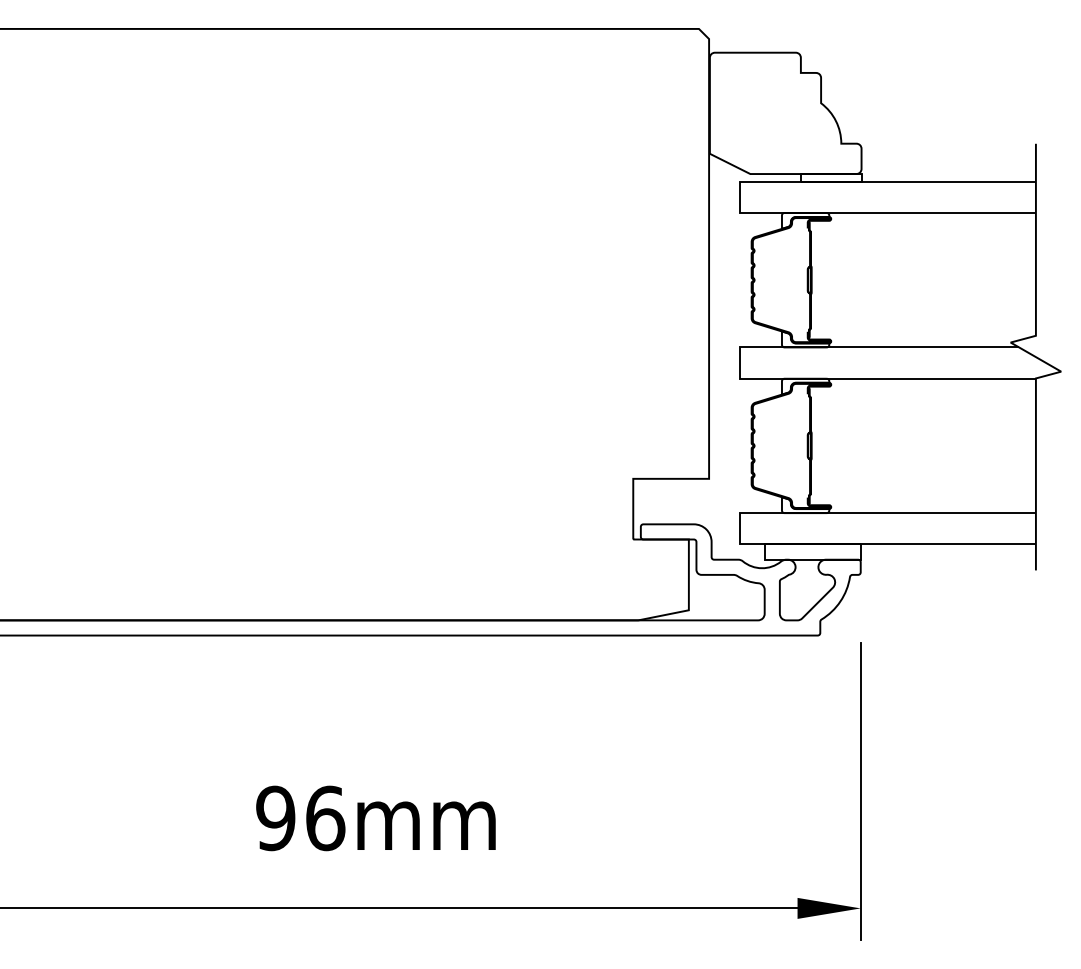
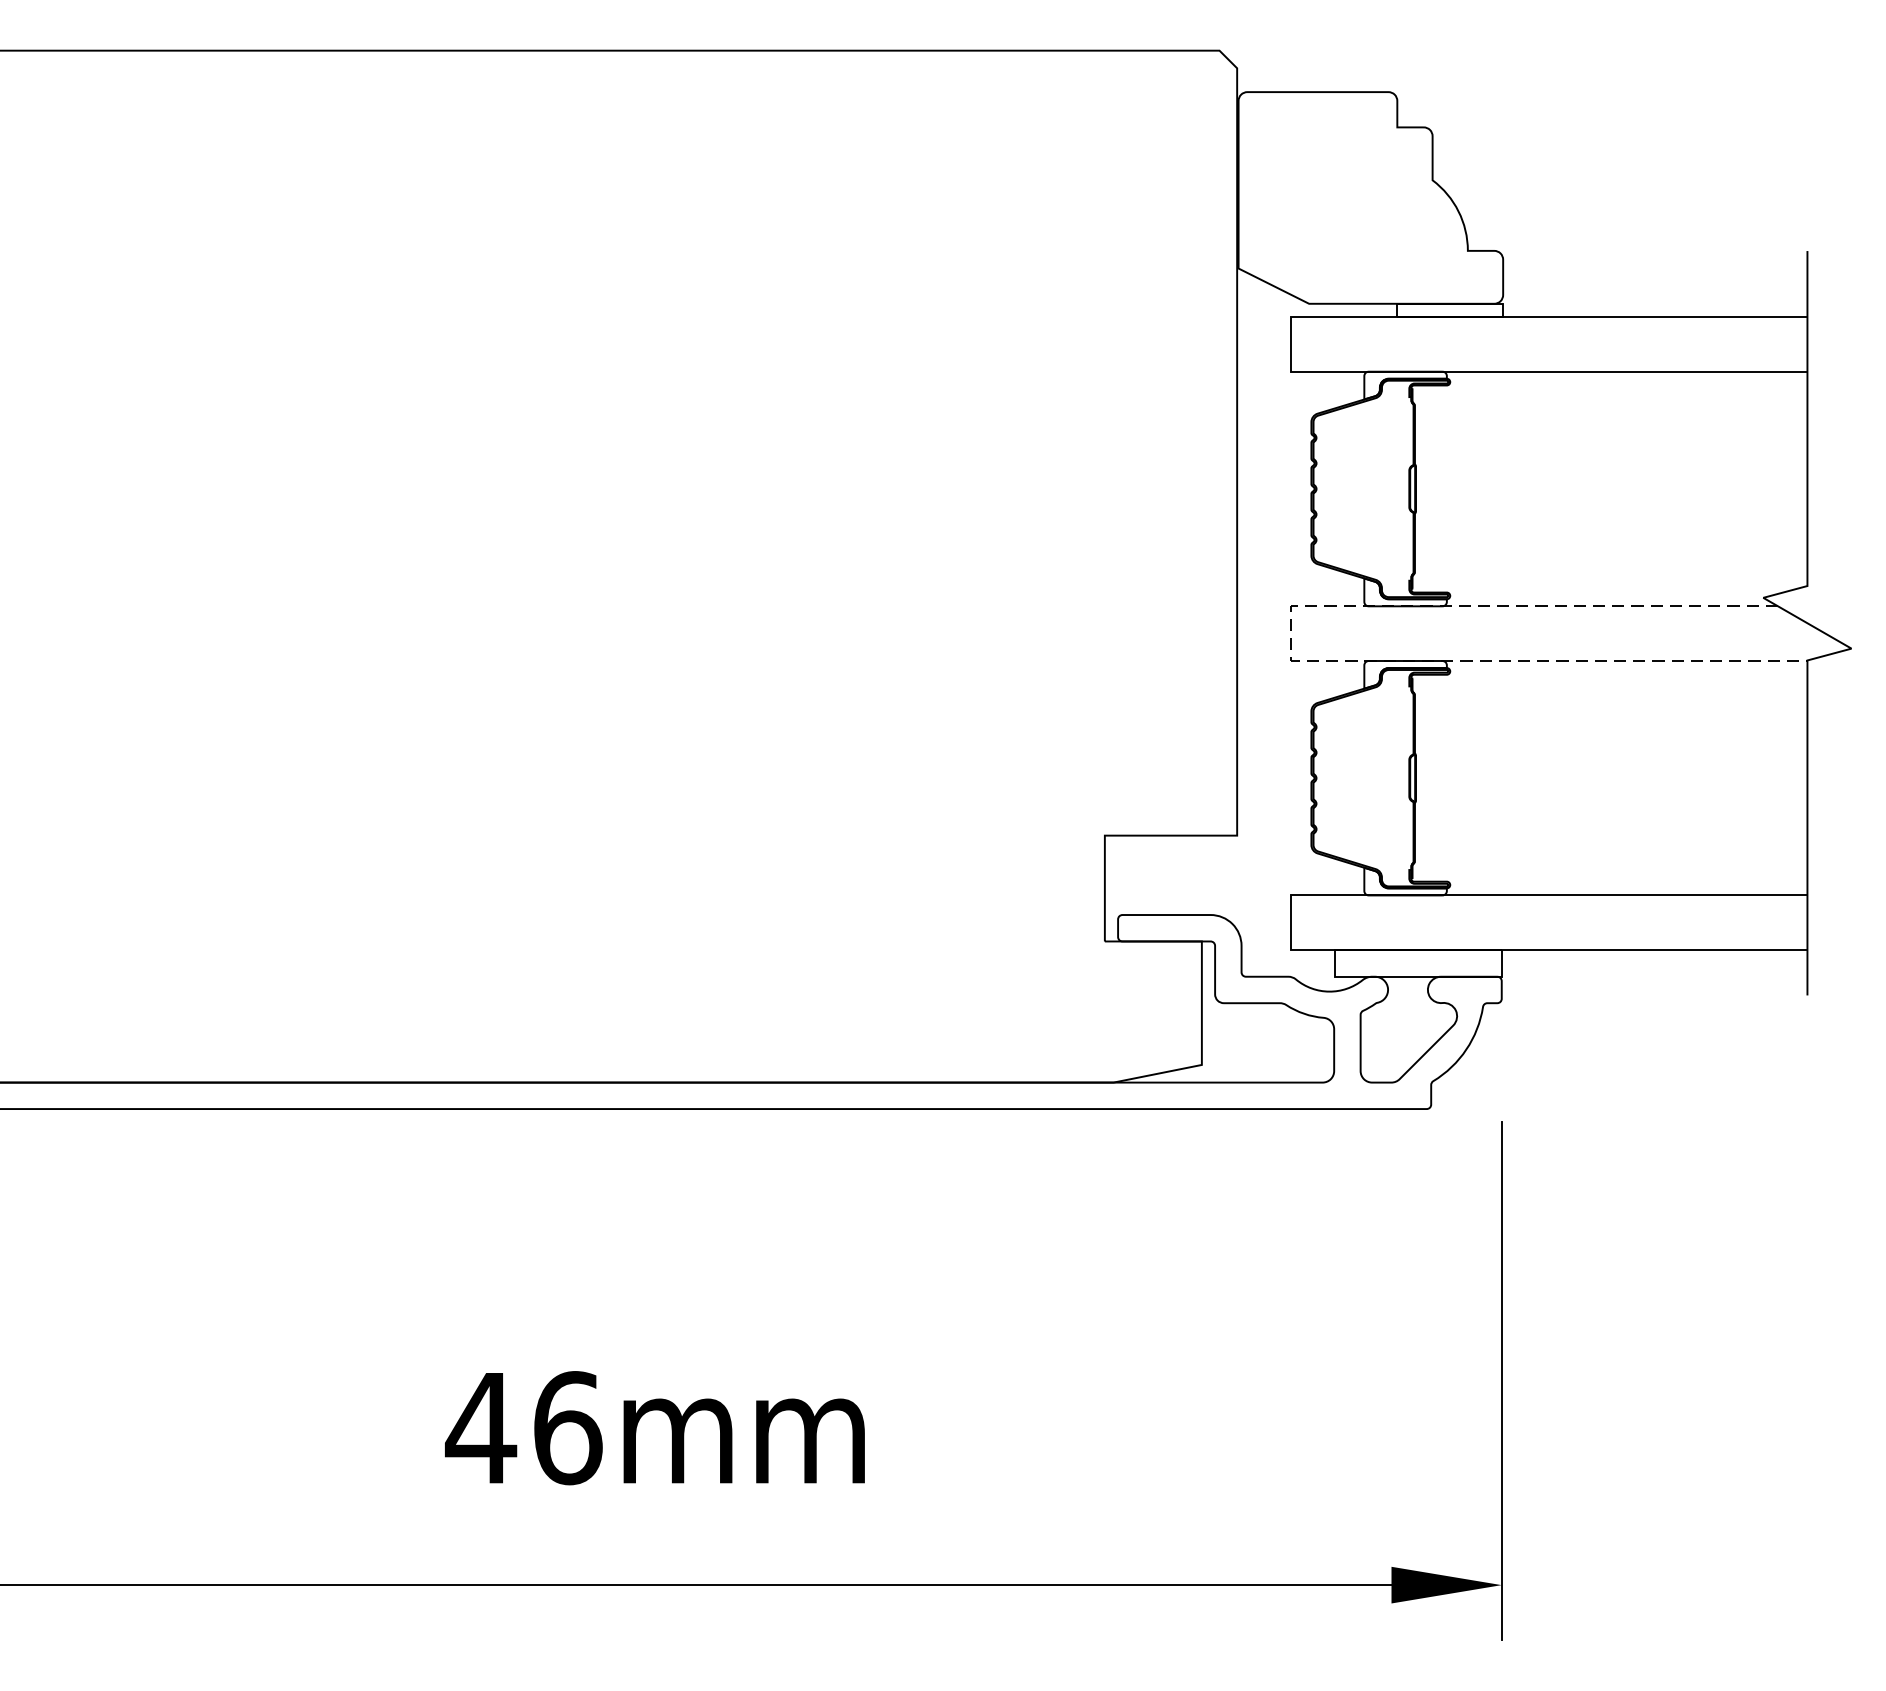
line: (740, 371) -> (1291, 648), solid -> dashed
text: (275, 818) -> (480, 1428), 96mm -> 46mm

